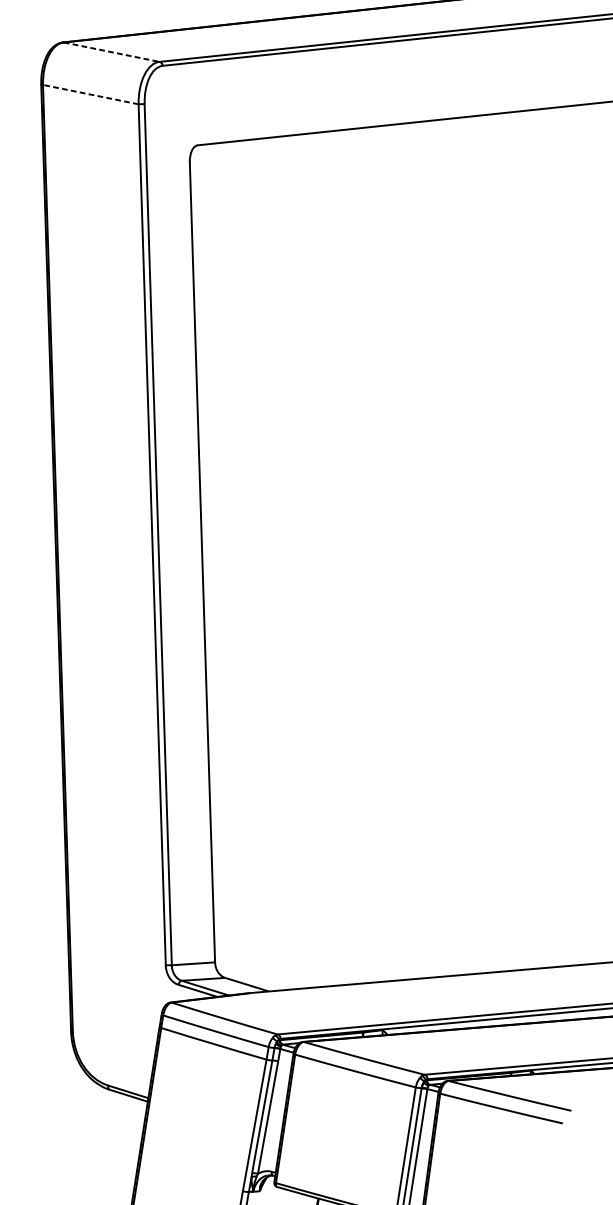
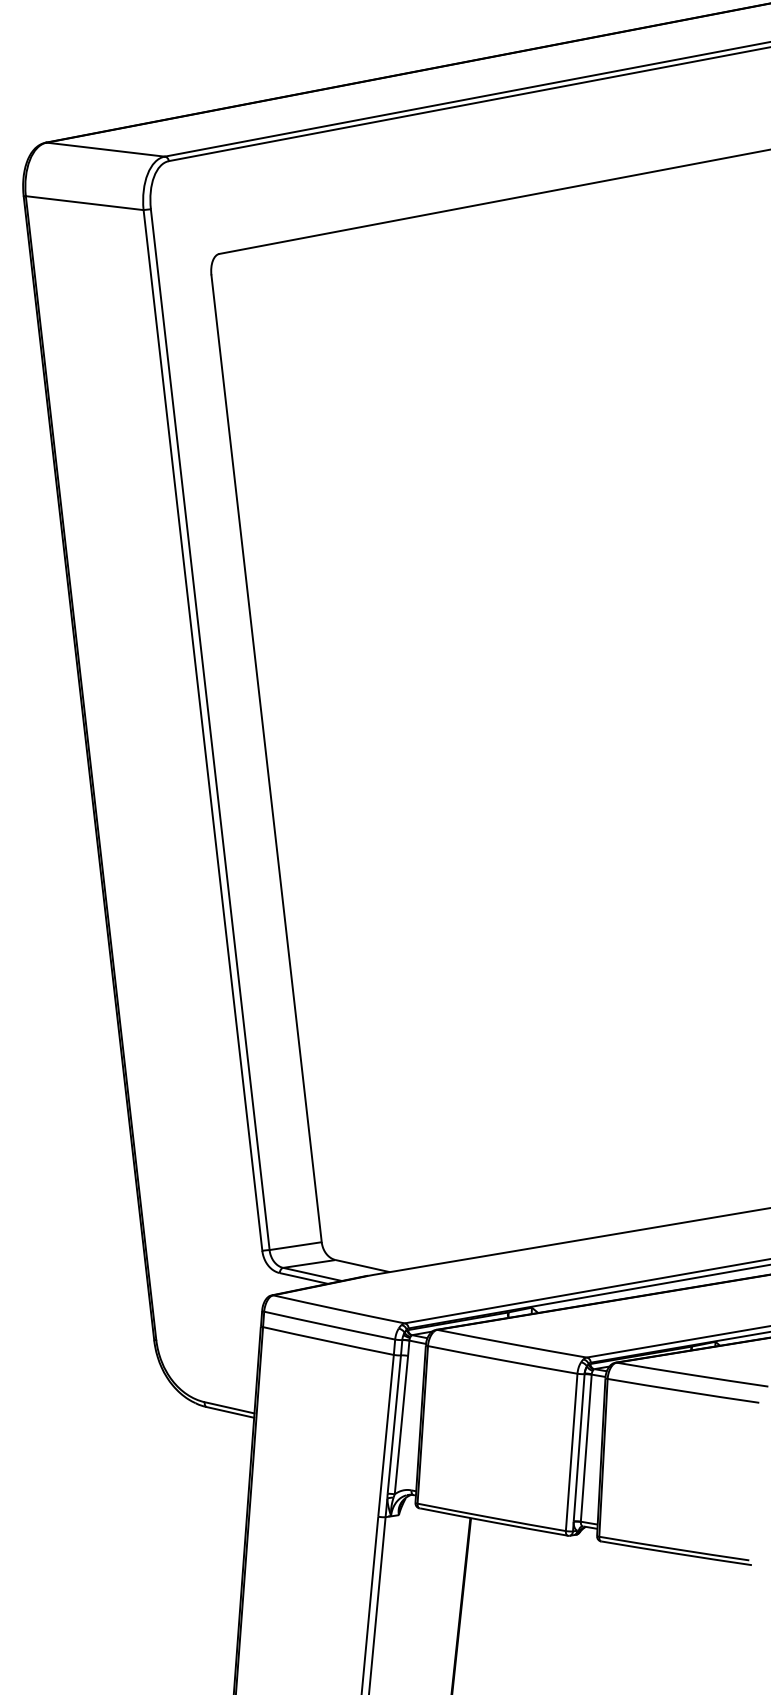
line: (112, 52) -> (106, 149), dashed -> solid
line: (90, 94) -> (84, 203), dashed -> solid

